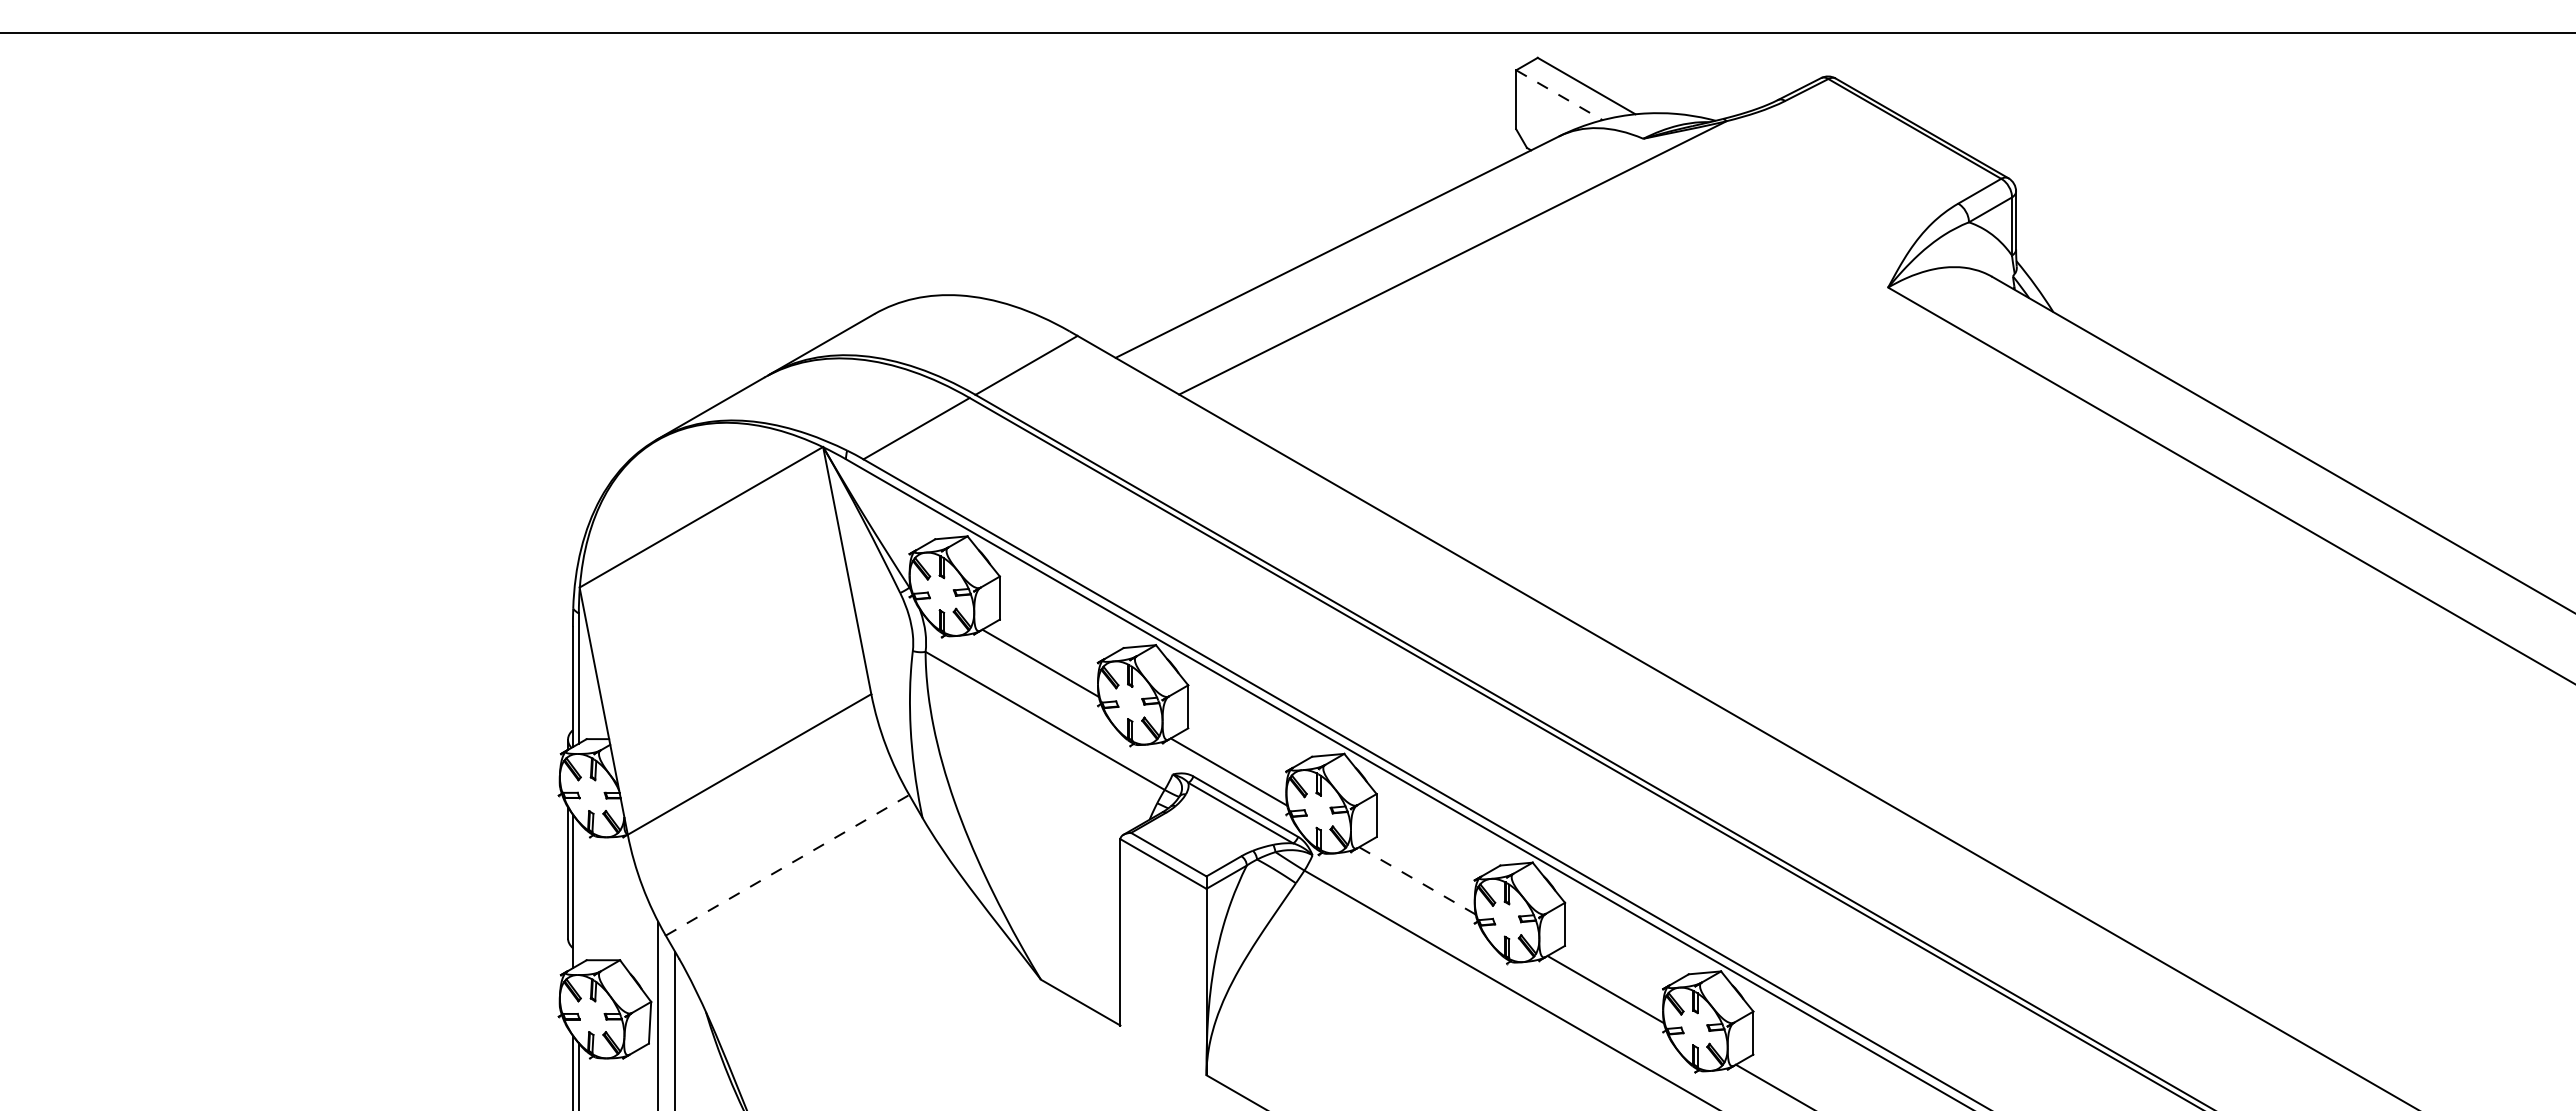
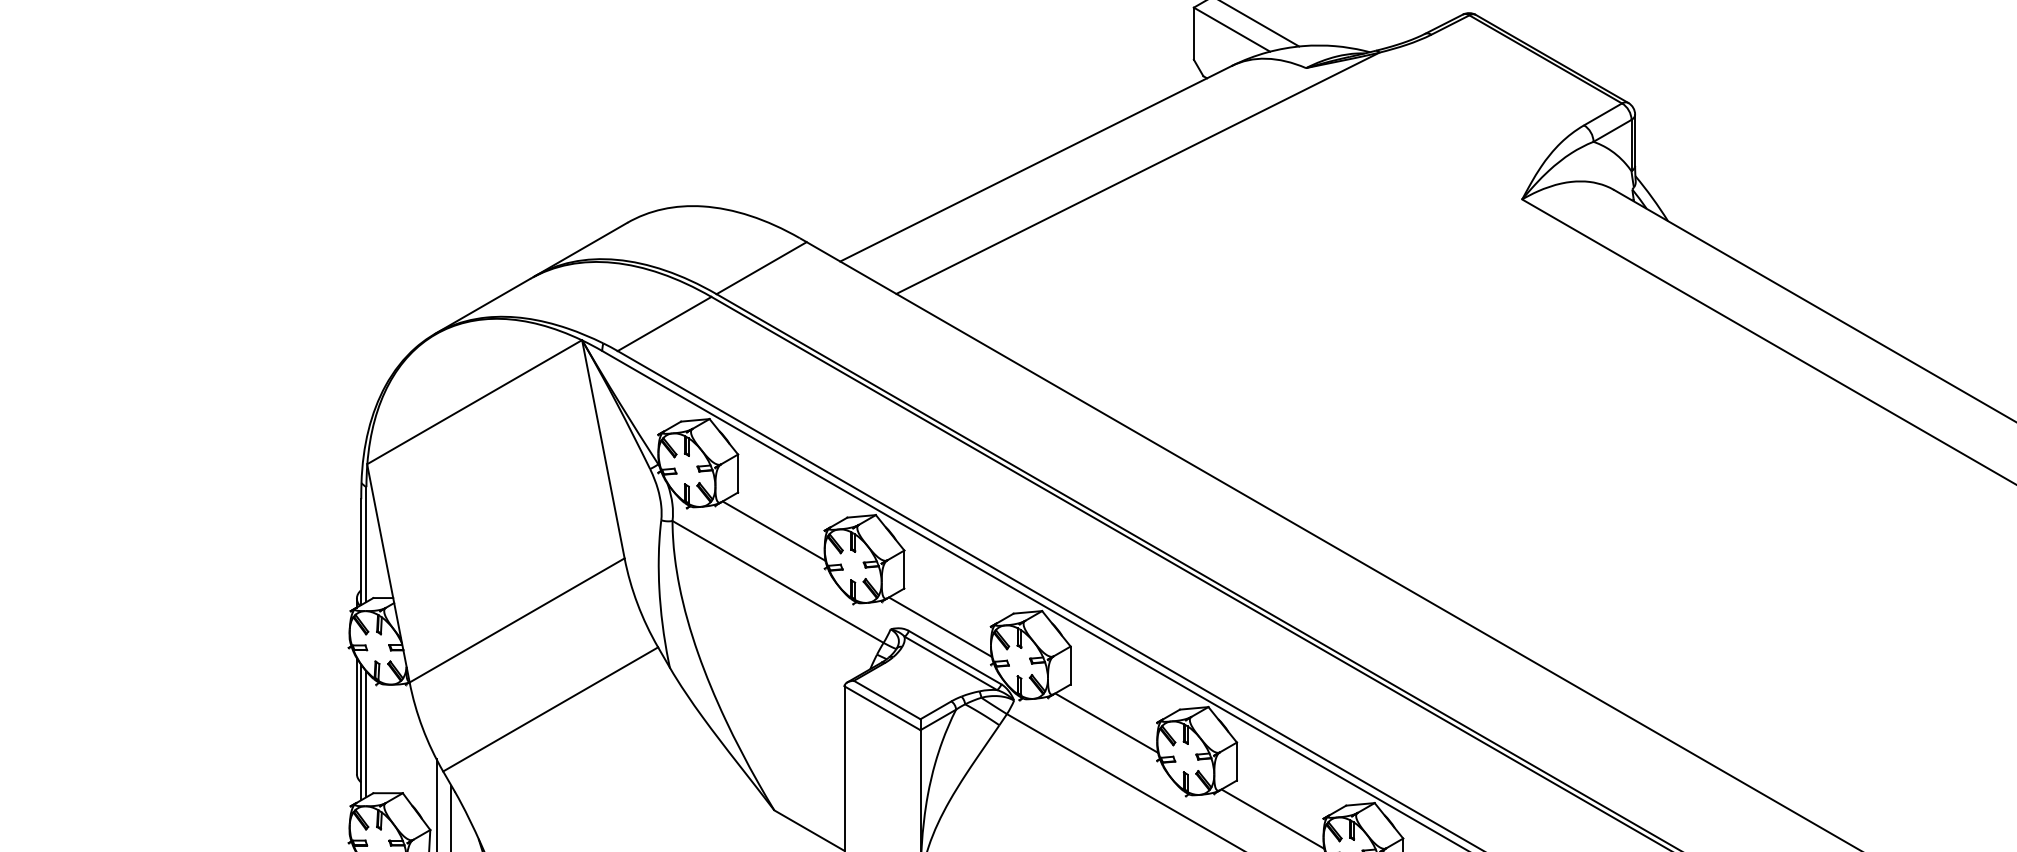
line: (1559, 95) -> (1232, 29), dashed -> solid
line: (787, 865) -> (550, 709), dashed -> solid
line: (1416, 880) -> (1105, 722), dashed -> solid
line: (578, 893) -> (366, 734), added

